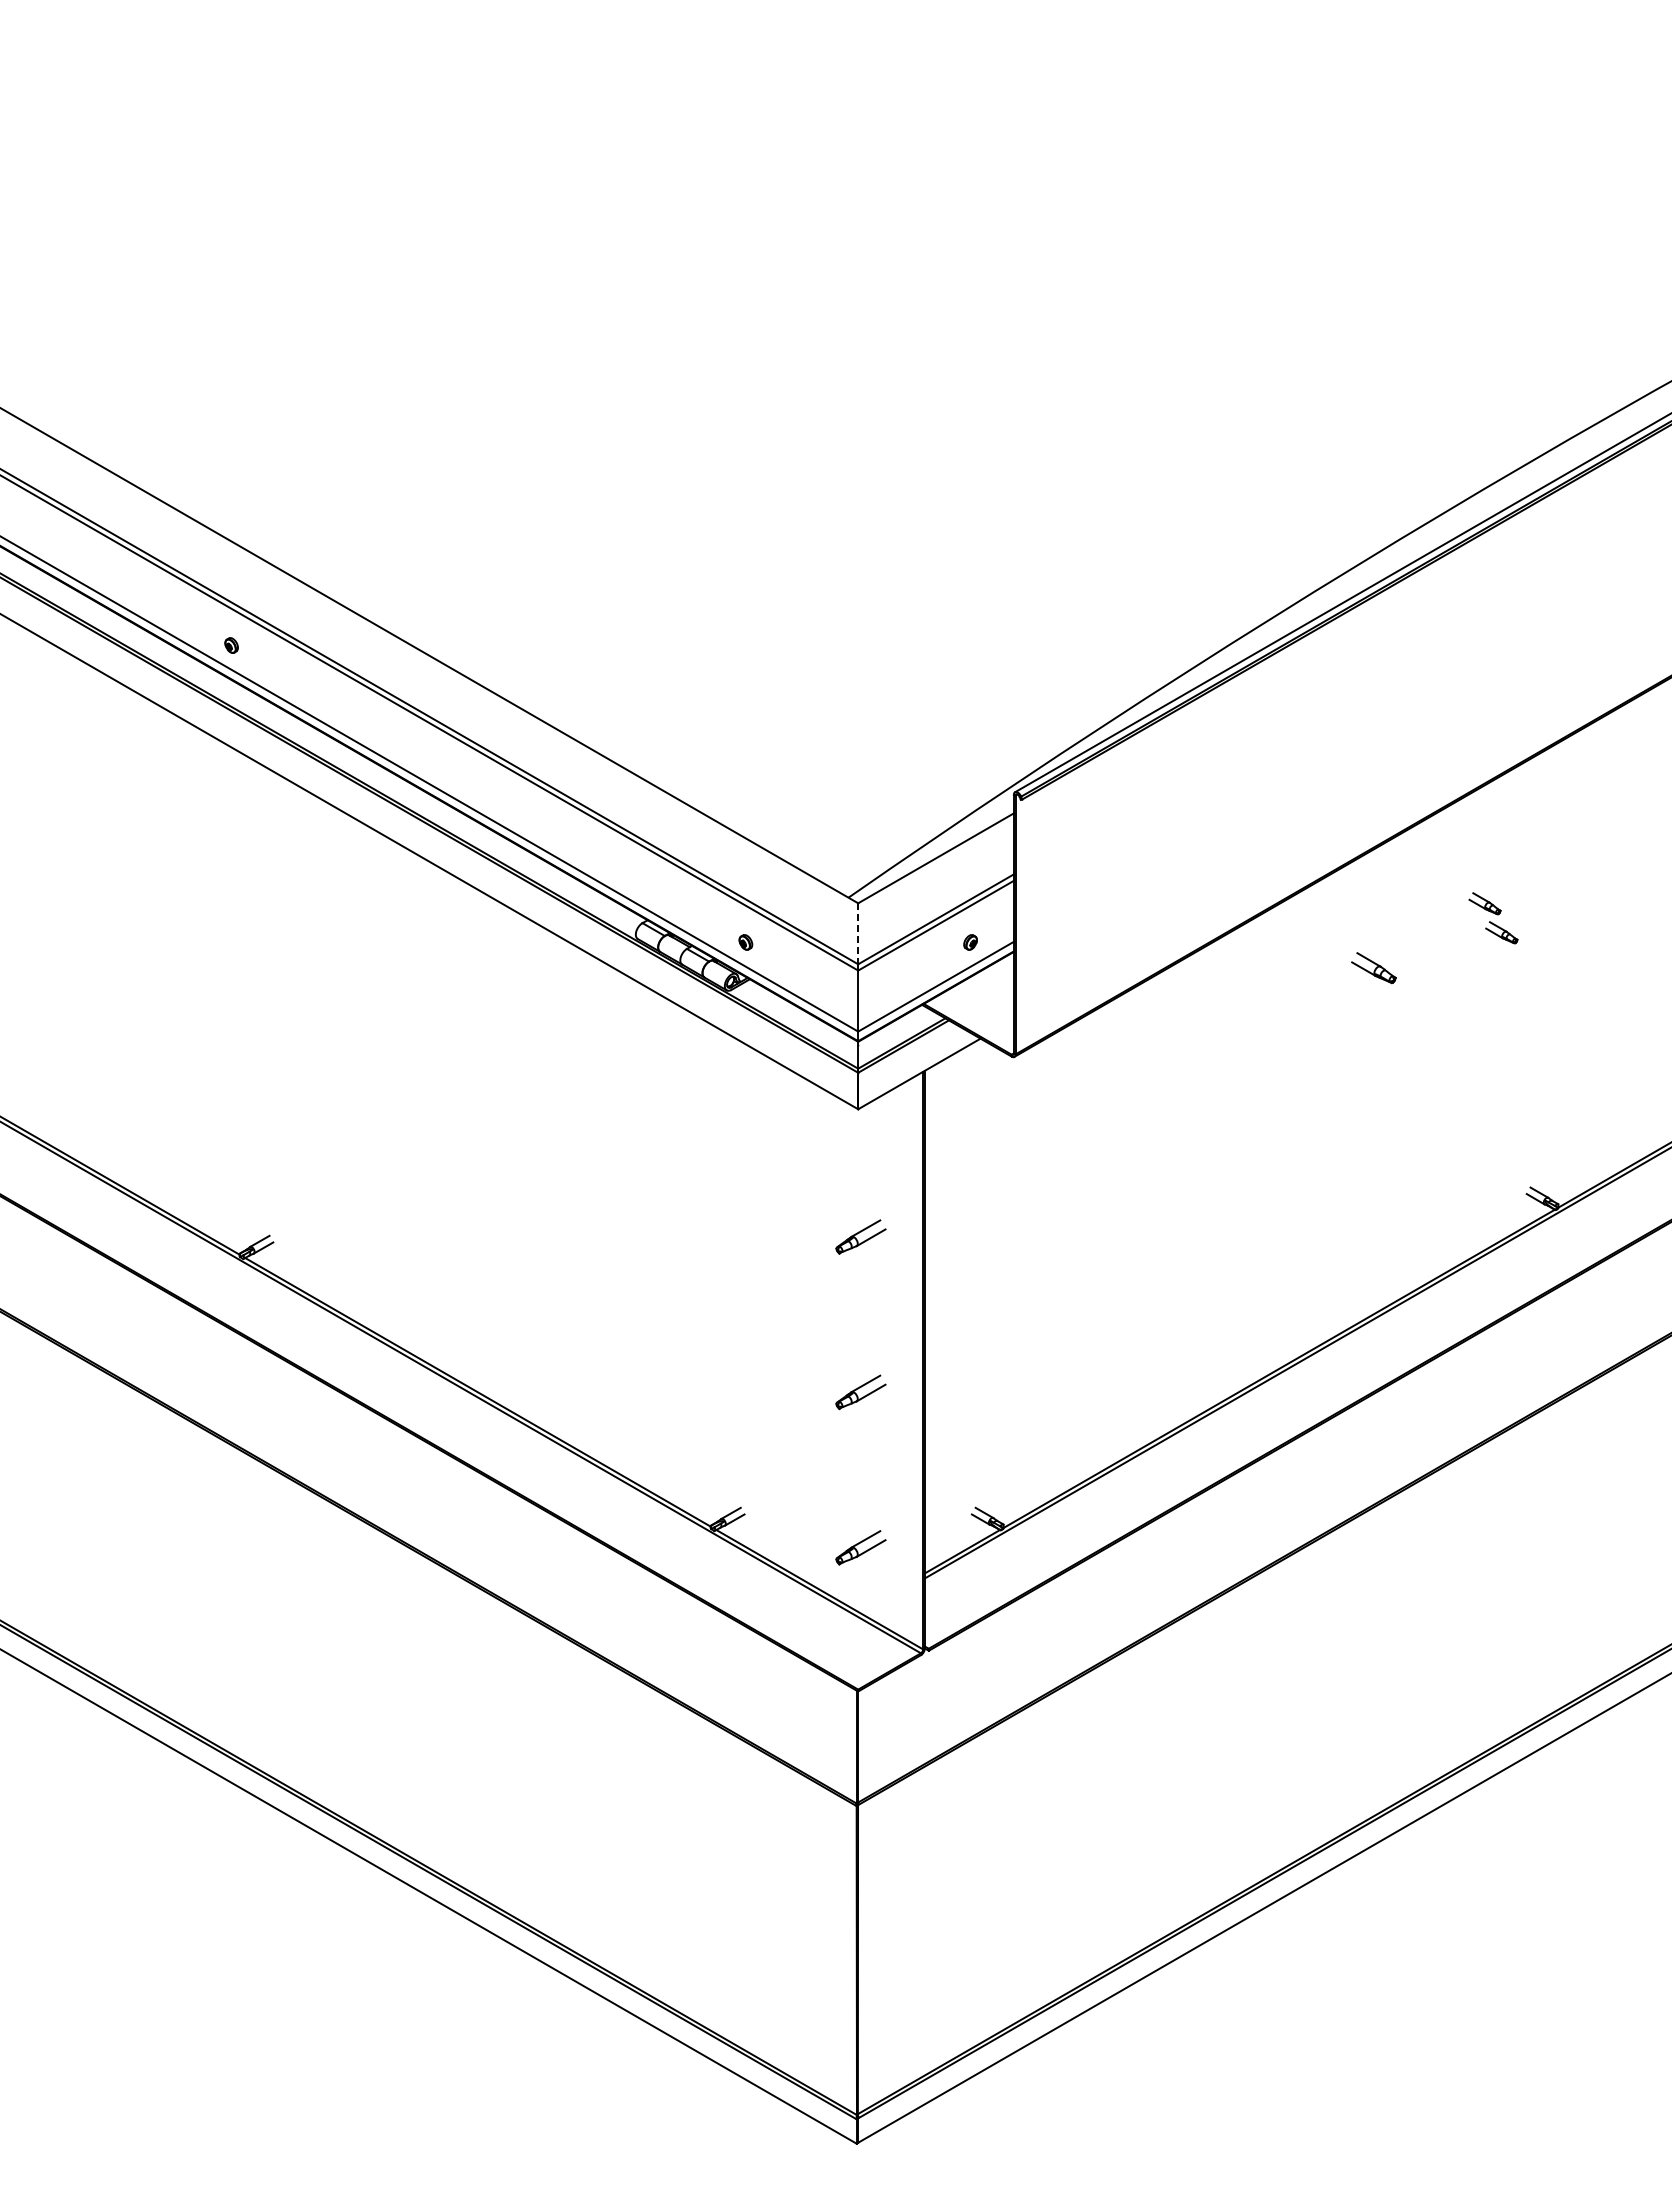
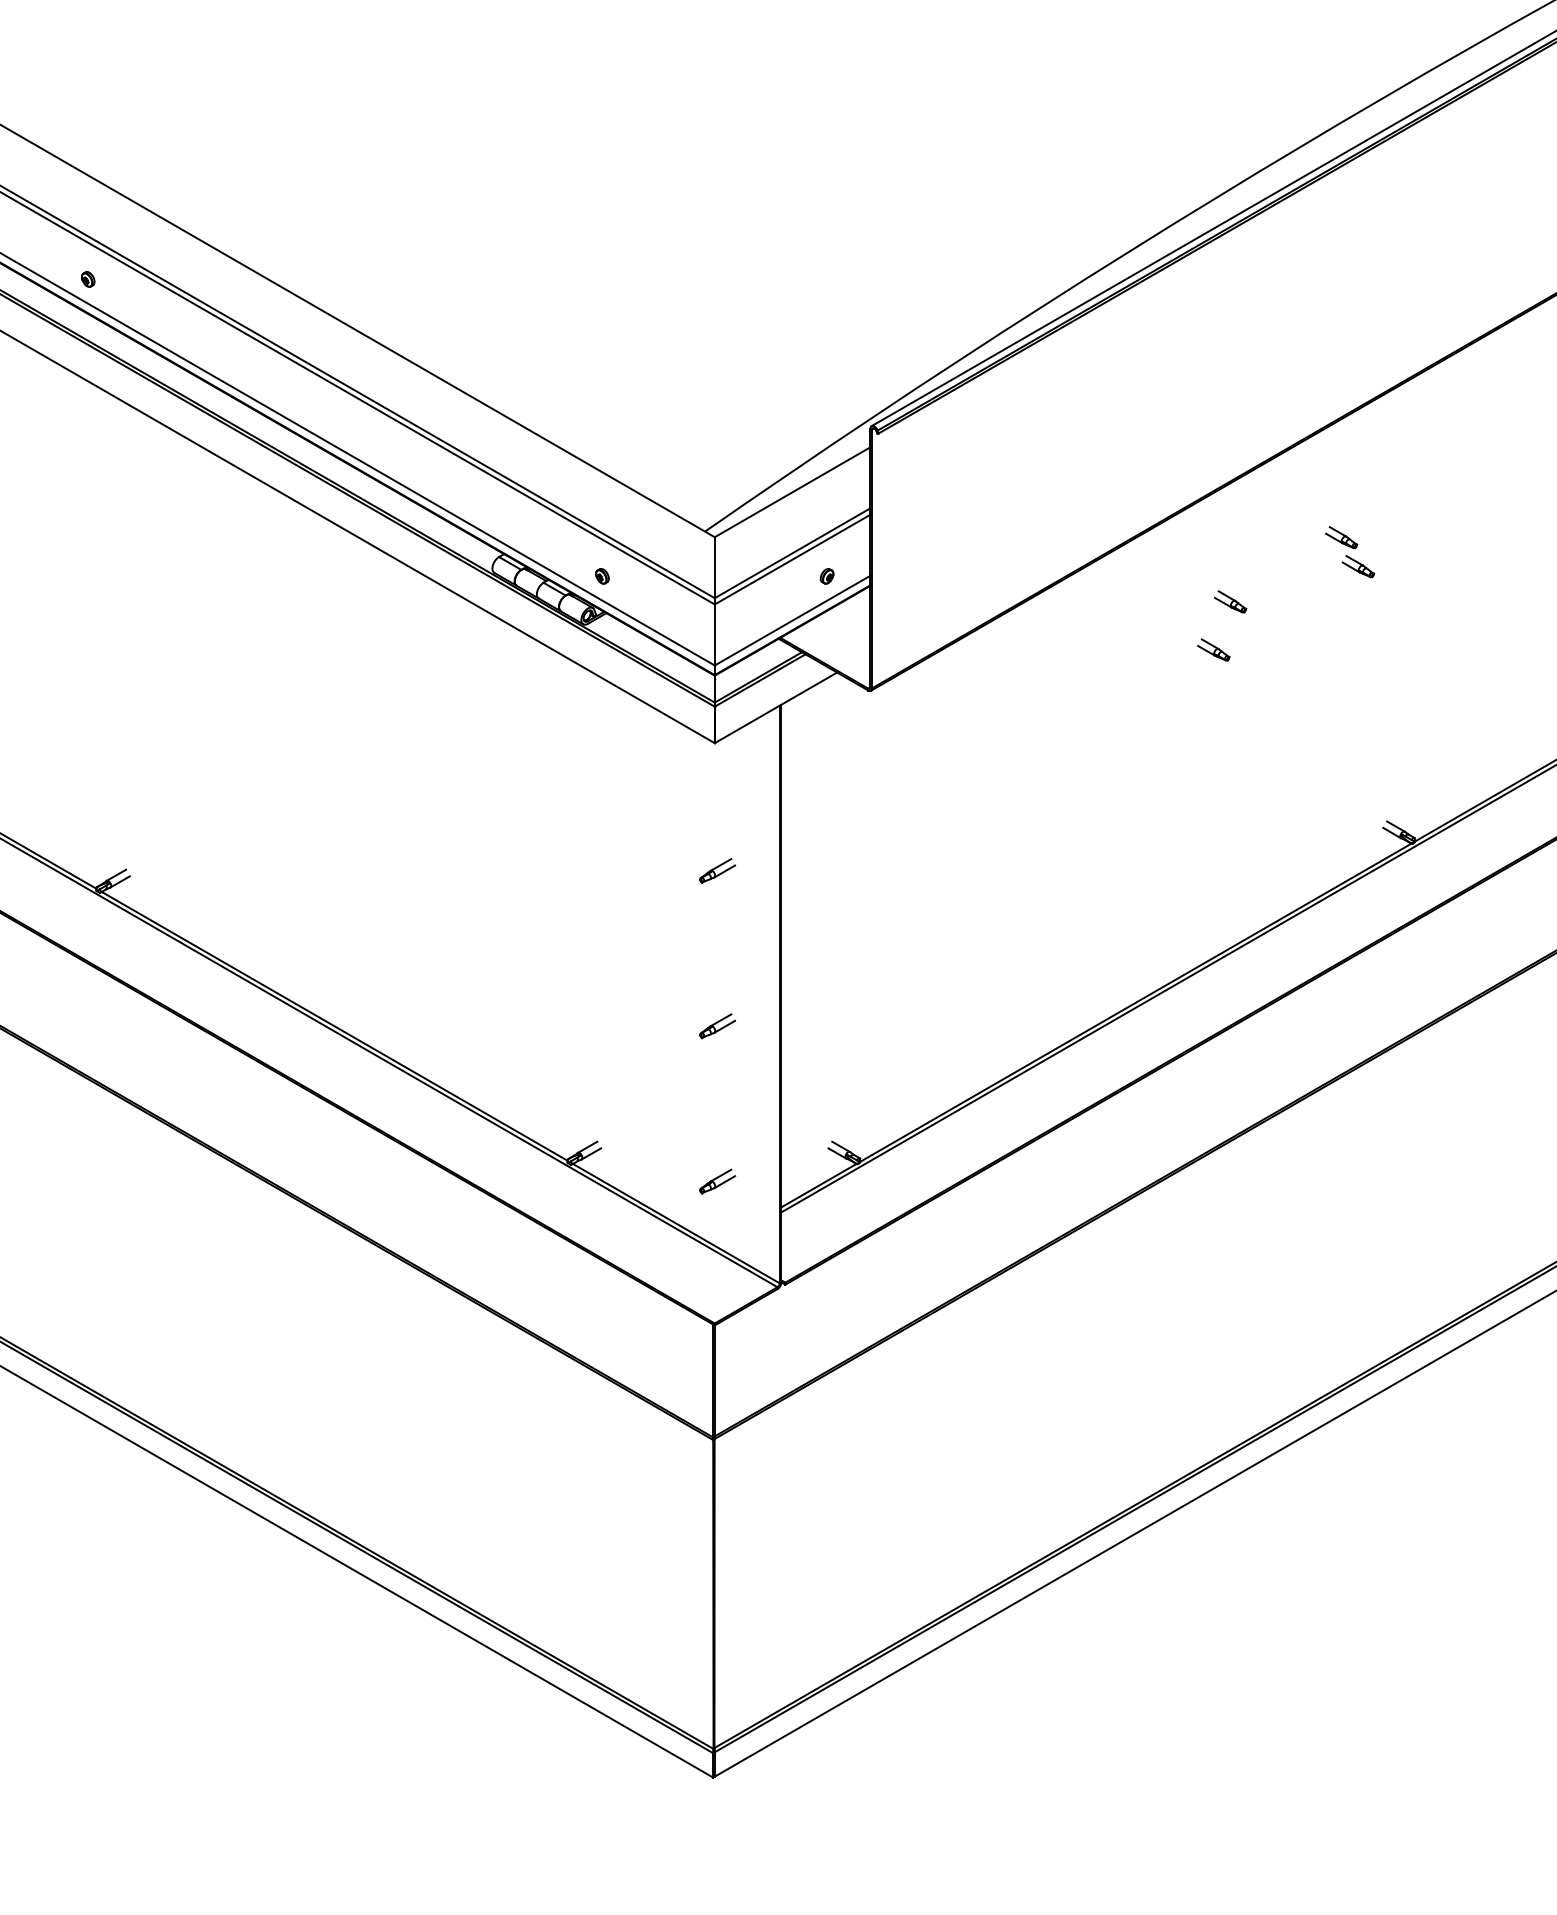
line: (858, 933) -> (715, 567), dashed -> solid
part: (1373, 967) -> (1230, 601), size x0.71
part: (1356, 1015) -> (1213, 649), added
part: (860, 1236) -> (717, 870), size x0.71
part: (860, 1392) -> (717, 1026), size x0.71
part: (860, 1547) -> (717, 1181), size x0.71

